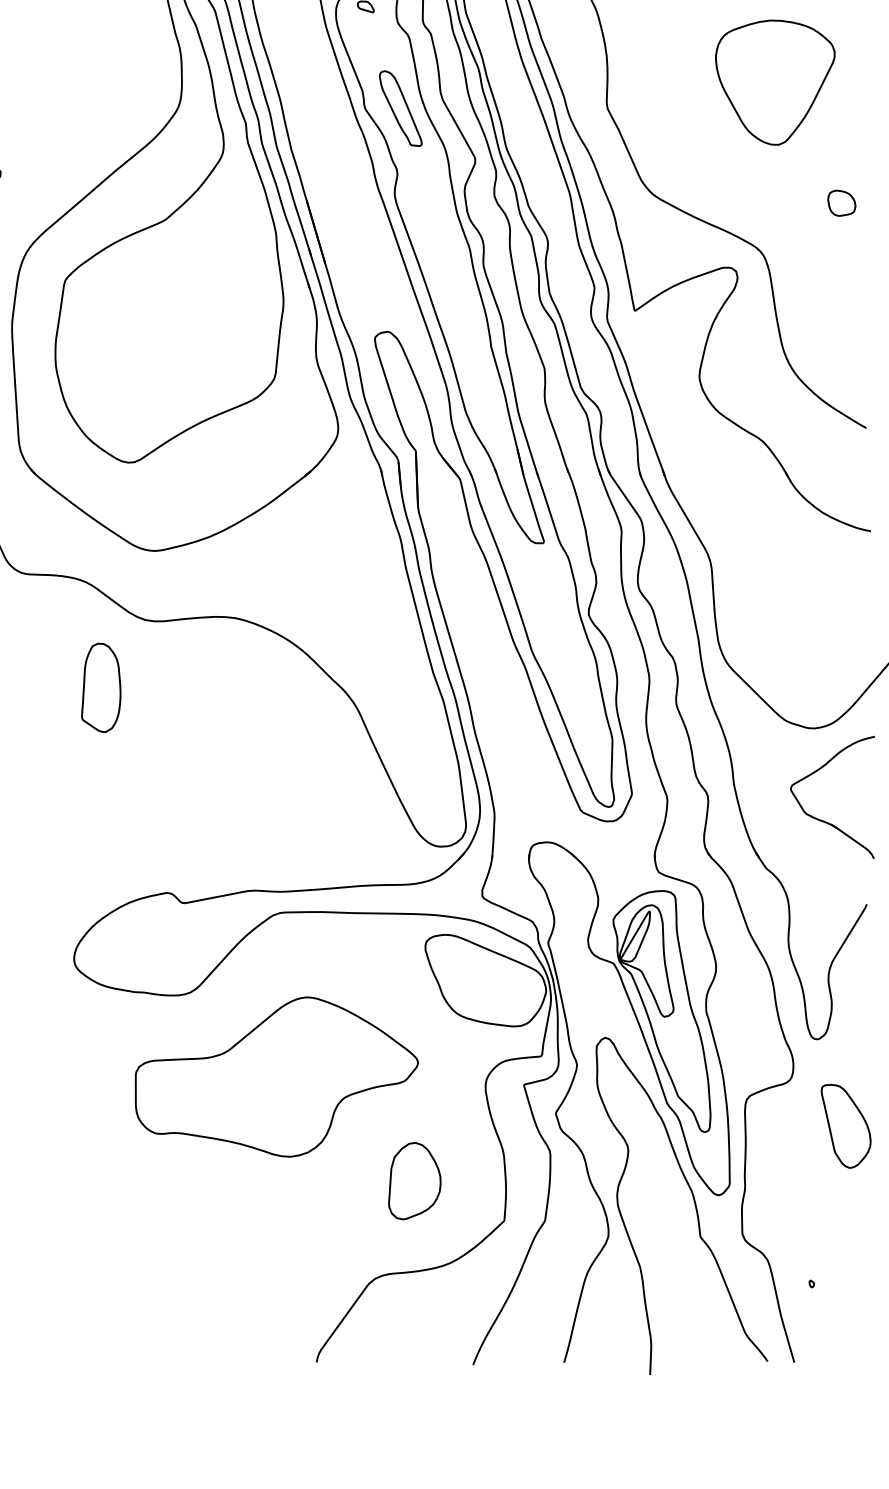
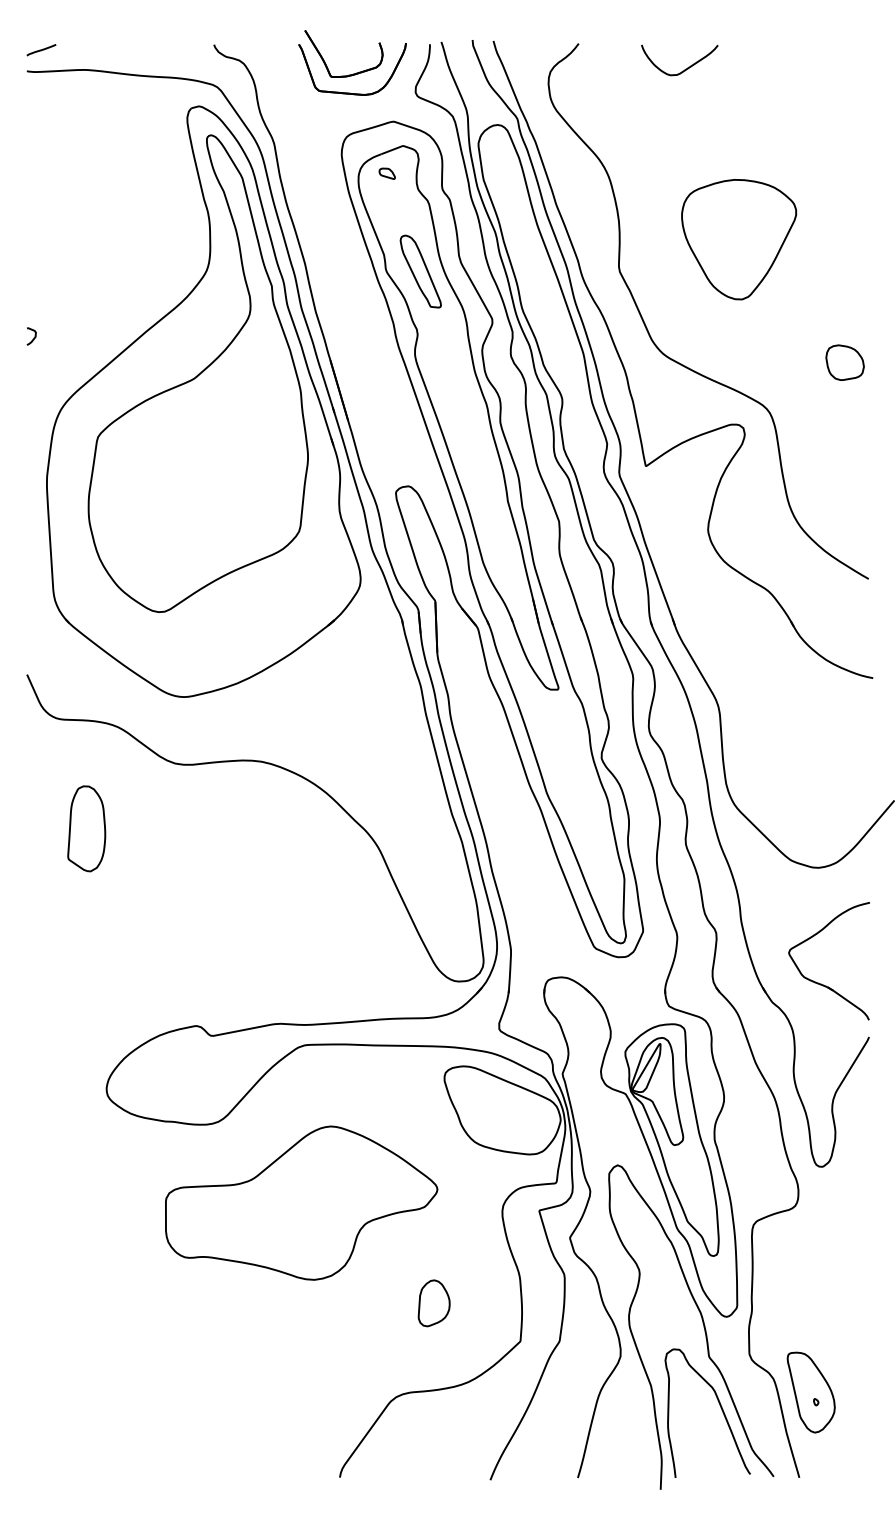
part: (775, 82) -> (739, 239), moved
part: (841, 203) -> (844, 362), size x1.43
part: (101, 687) -> (86, 828), moved
part: (824, 820) -> (821, 983), moved
part: (845, 1126) -> (810, 1392), moved
part: (413, 1181) -> (433, 1303), size x0.62
curve: (711, 1287) -> (719, 1405), added

